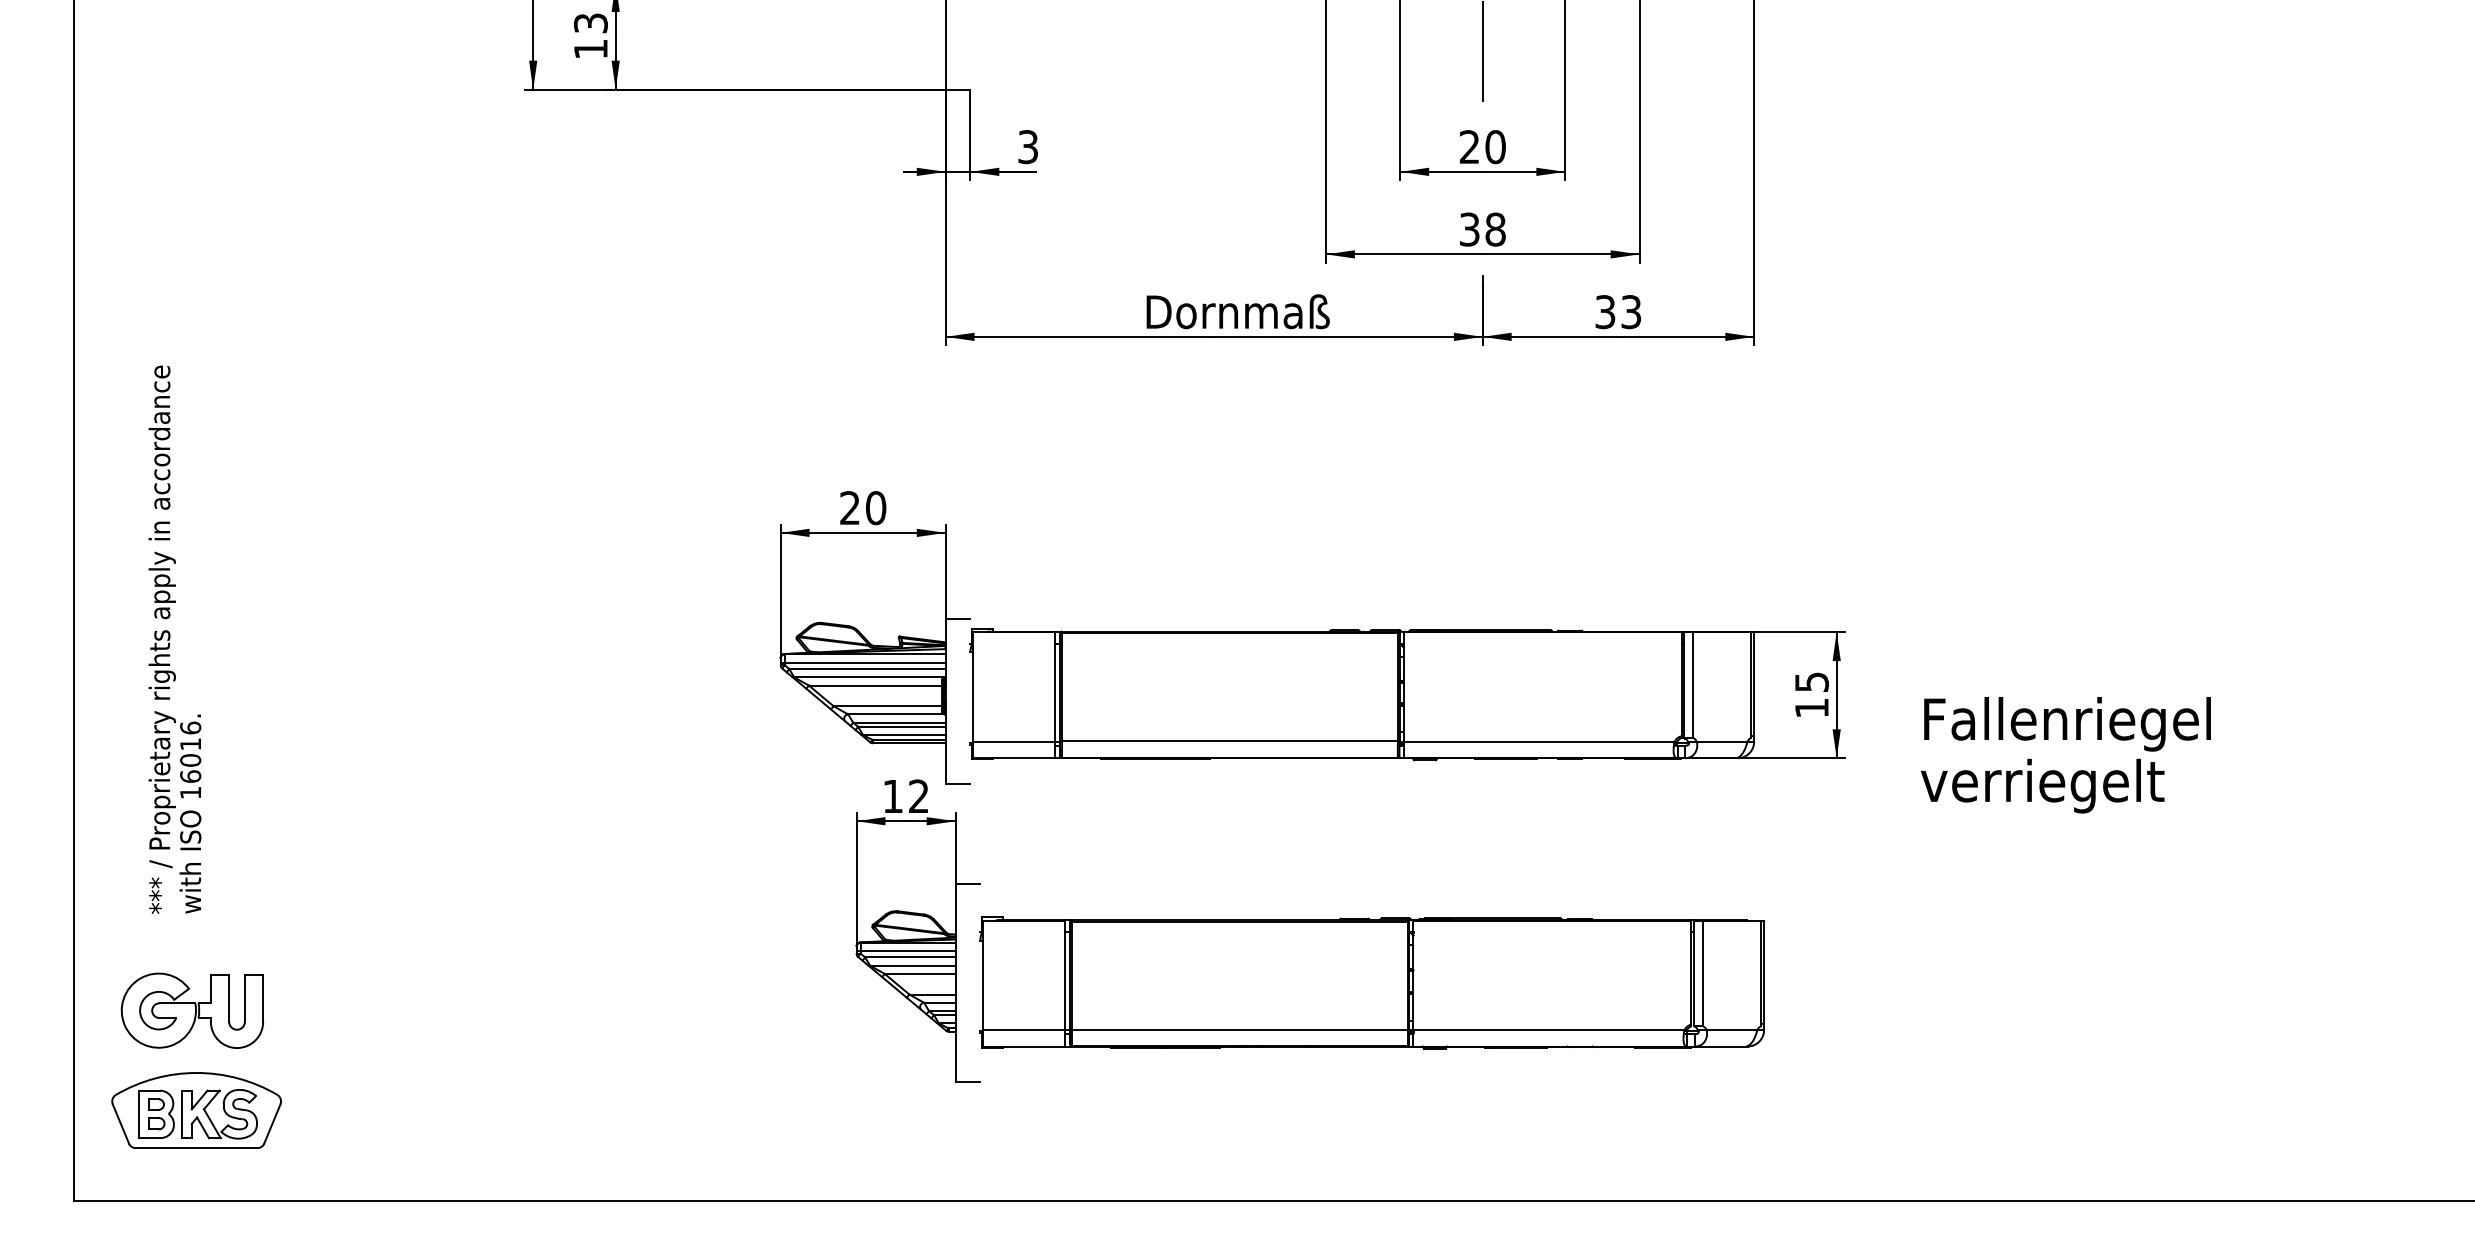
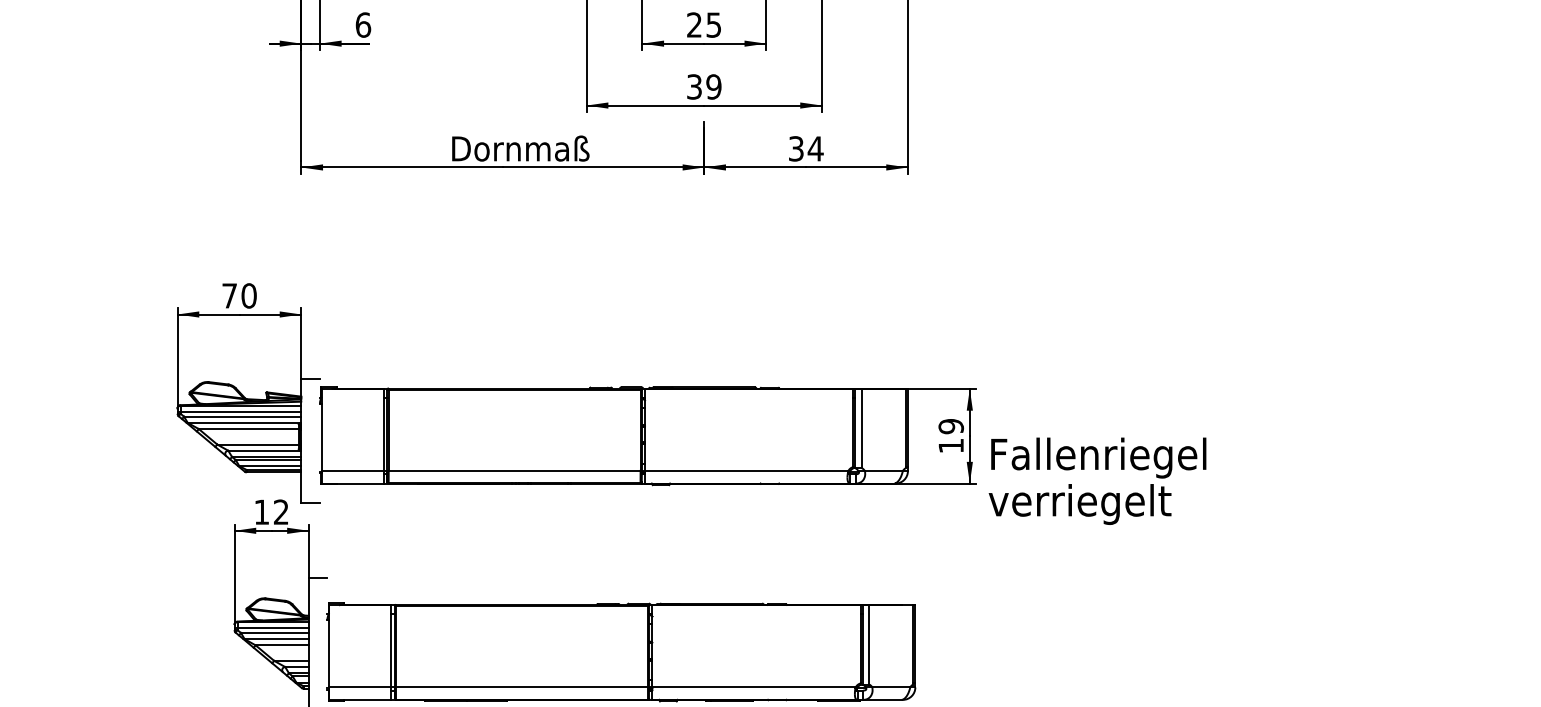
text: (1028, 147) -> (363, 25), 3 -> 6
text: (1495, 147) -> (713, 25), 20 -> 25
text: (1495, 229) -> (713, 86), 38 -> 39
text: (1631, 312) -> (815, 149), 33 -> 34
text: (849, 507) -> (229, 295), 20 -> 70
text: (1811, 682) -> (950, 426), 15 -> 19
text: (2065, 755) -> (1097, 481), moved

